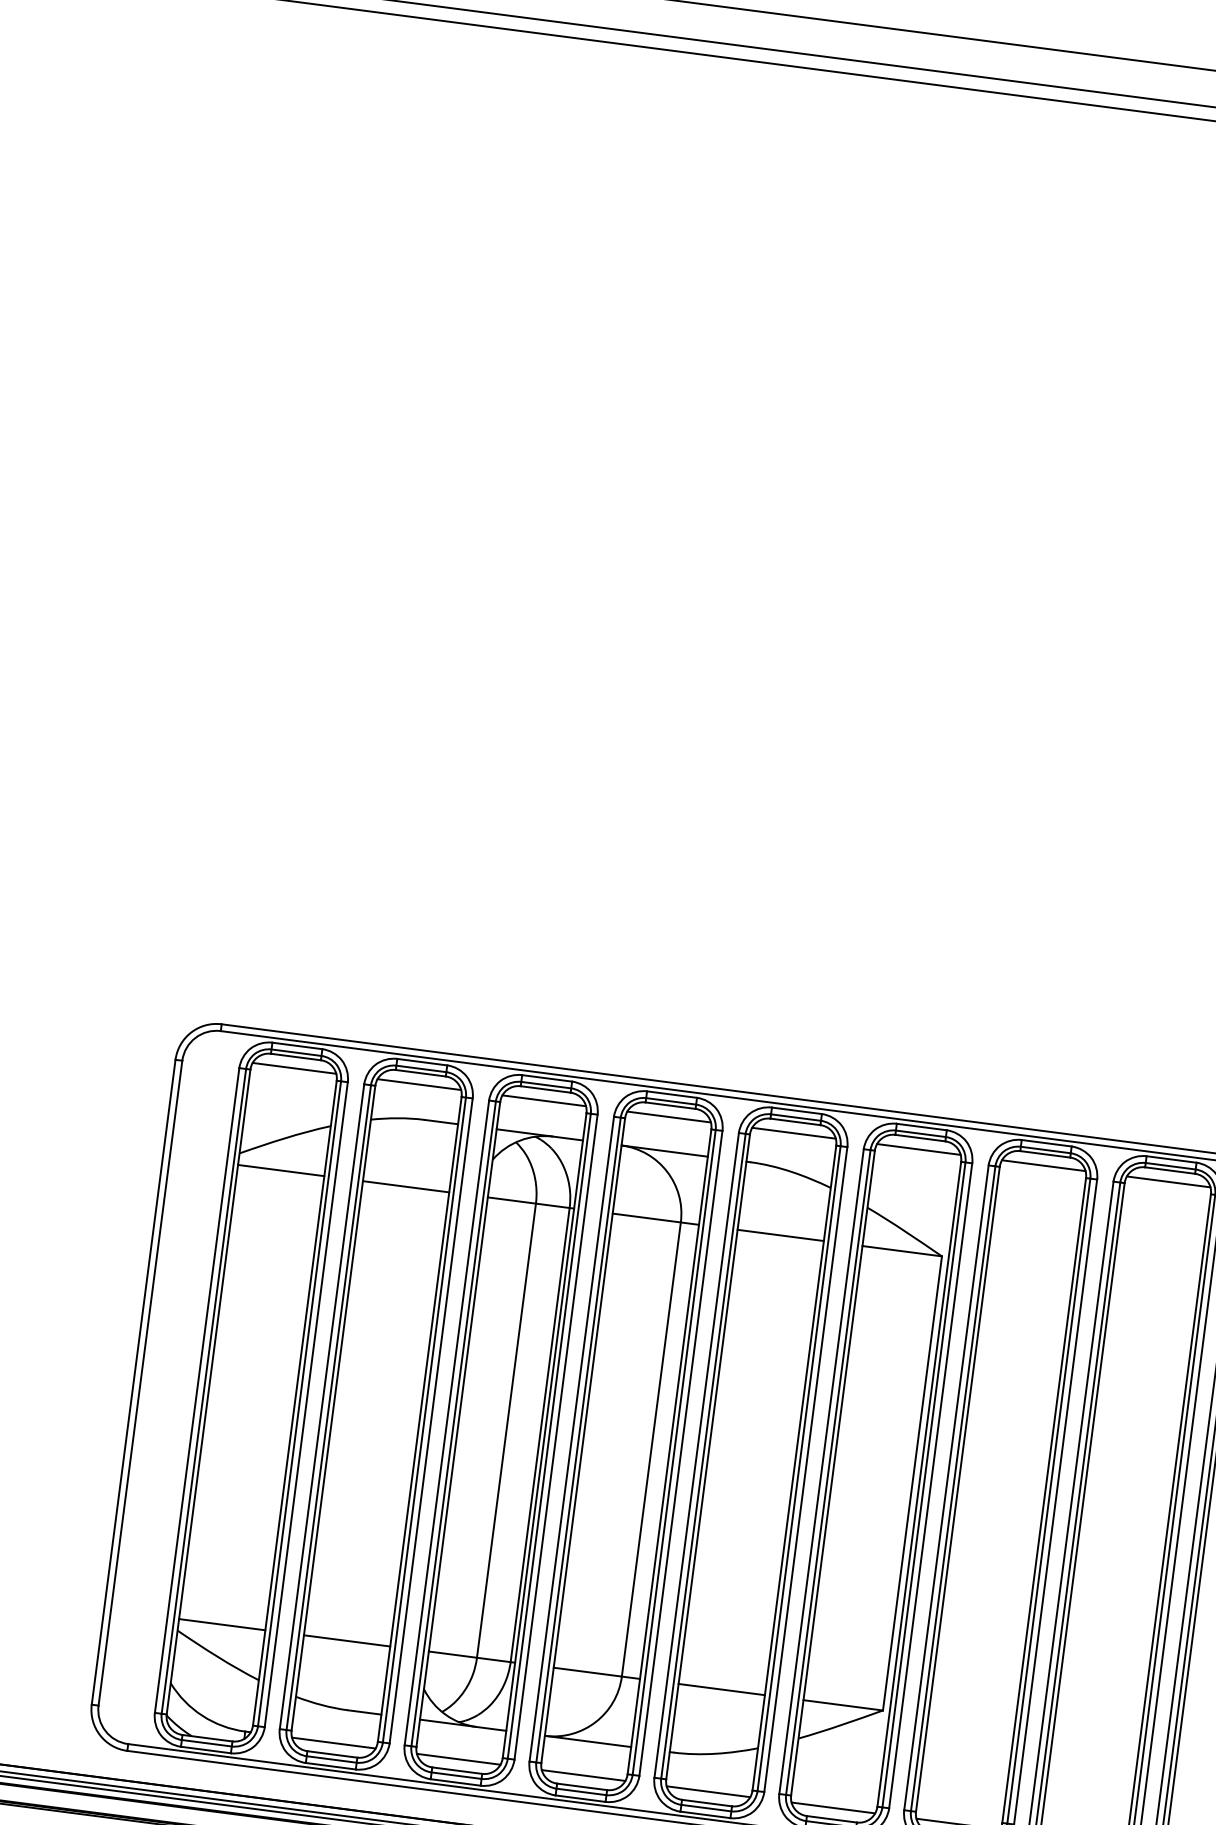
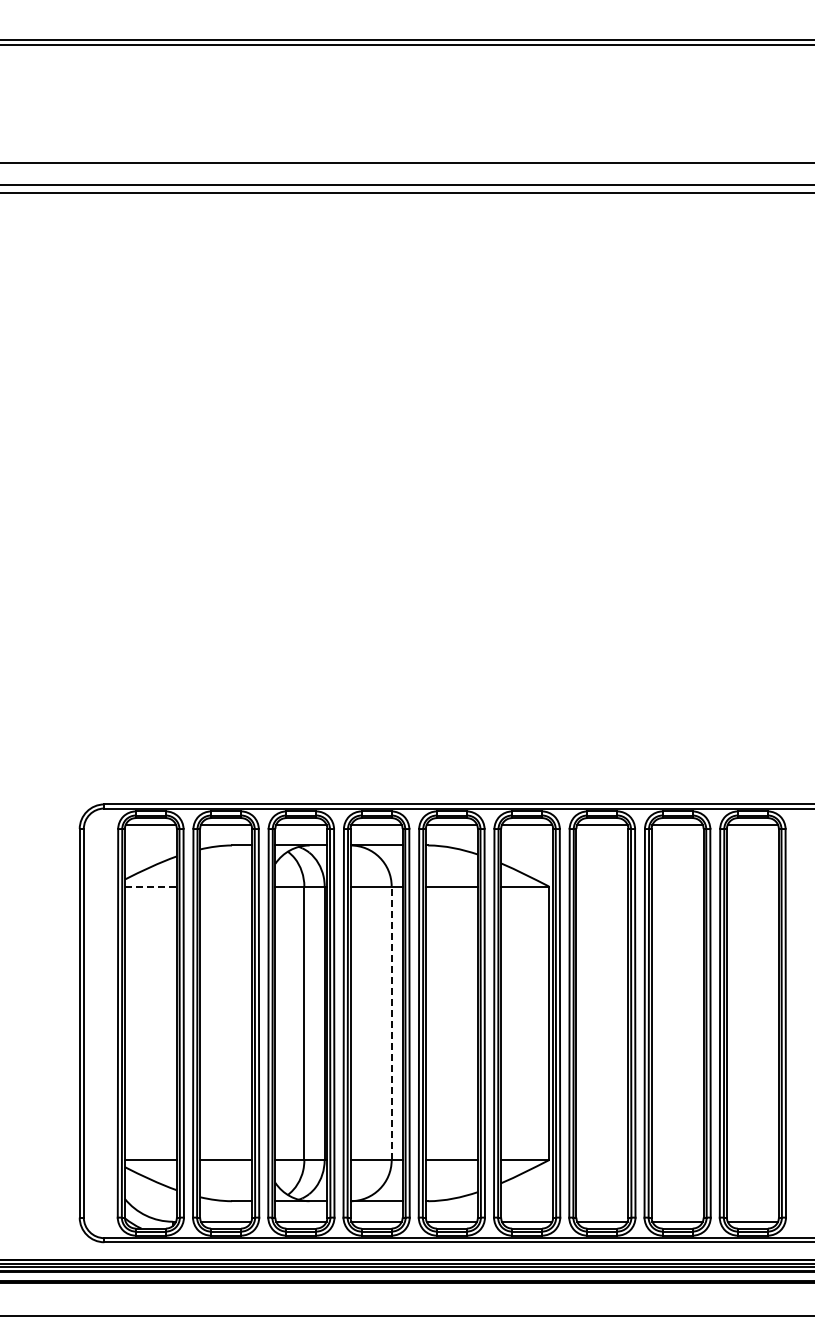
line: (280, 1170) -> (150, 886), solid -> dashed
line: (406, 1186) -> (226, 886), removed
line: (651, 1449) -> (391, 1023), solid -> dashed

